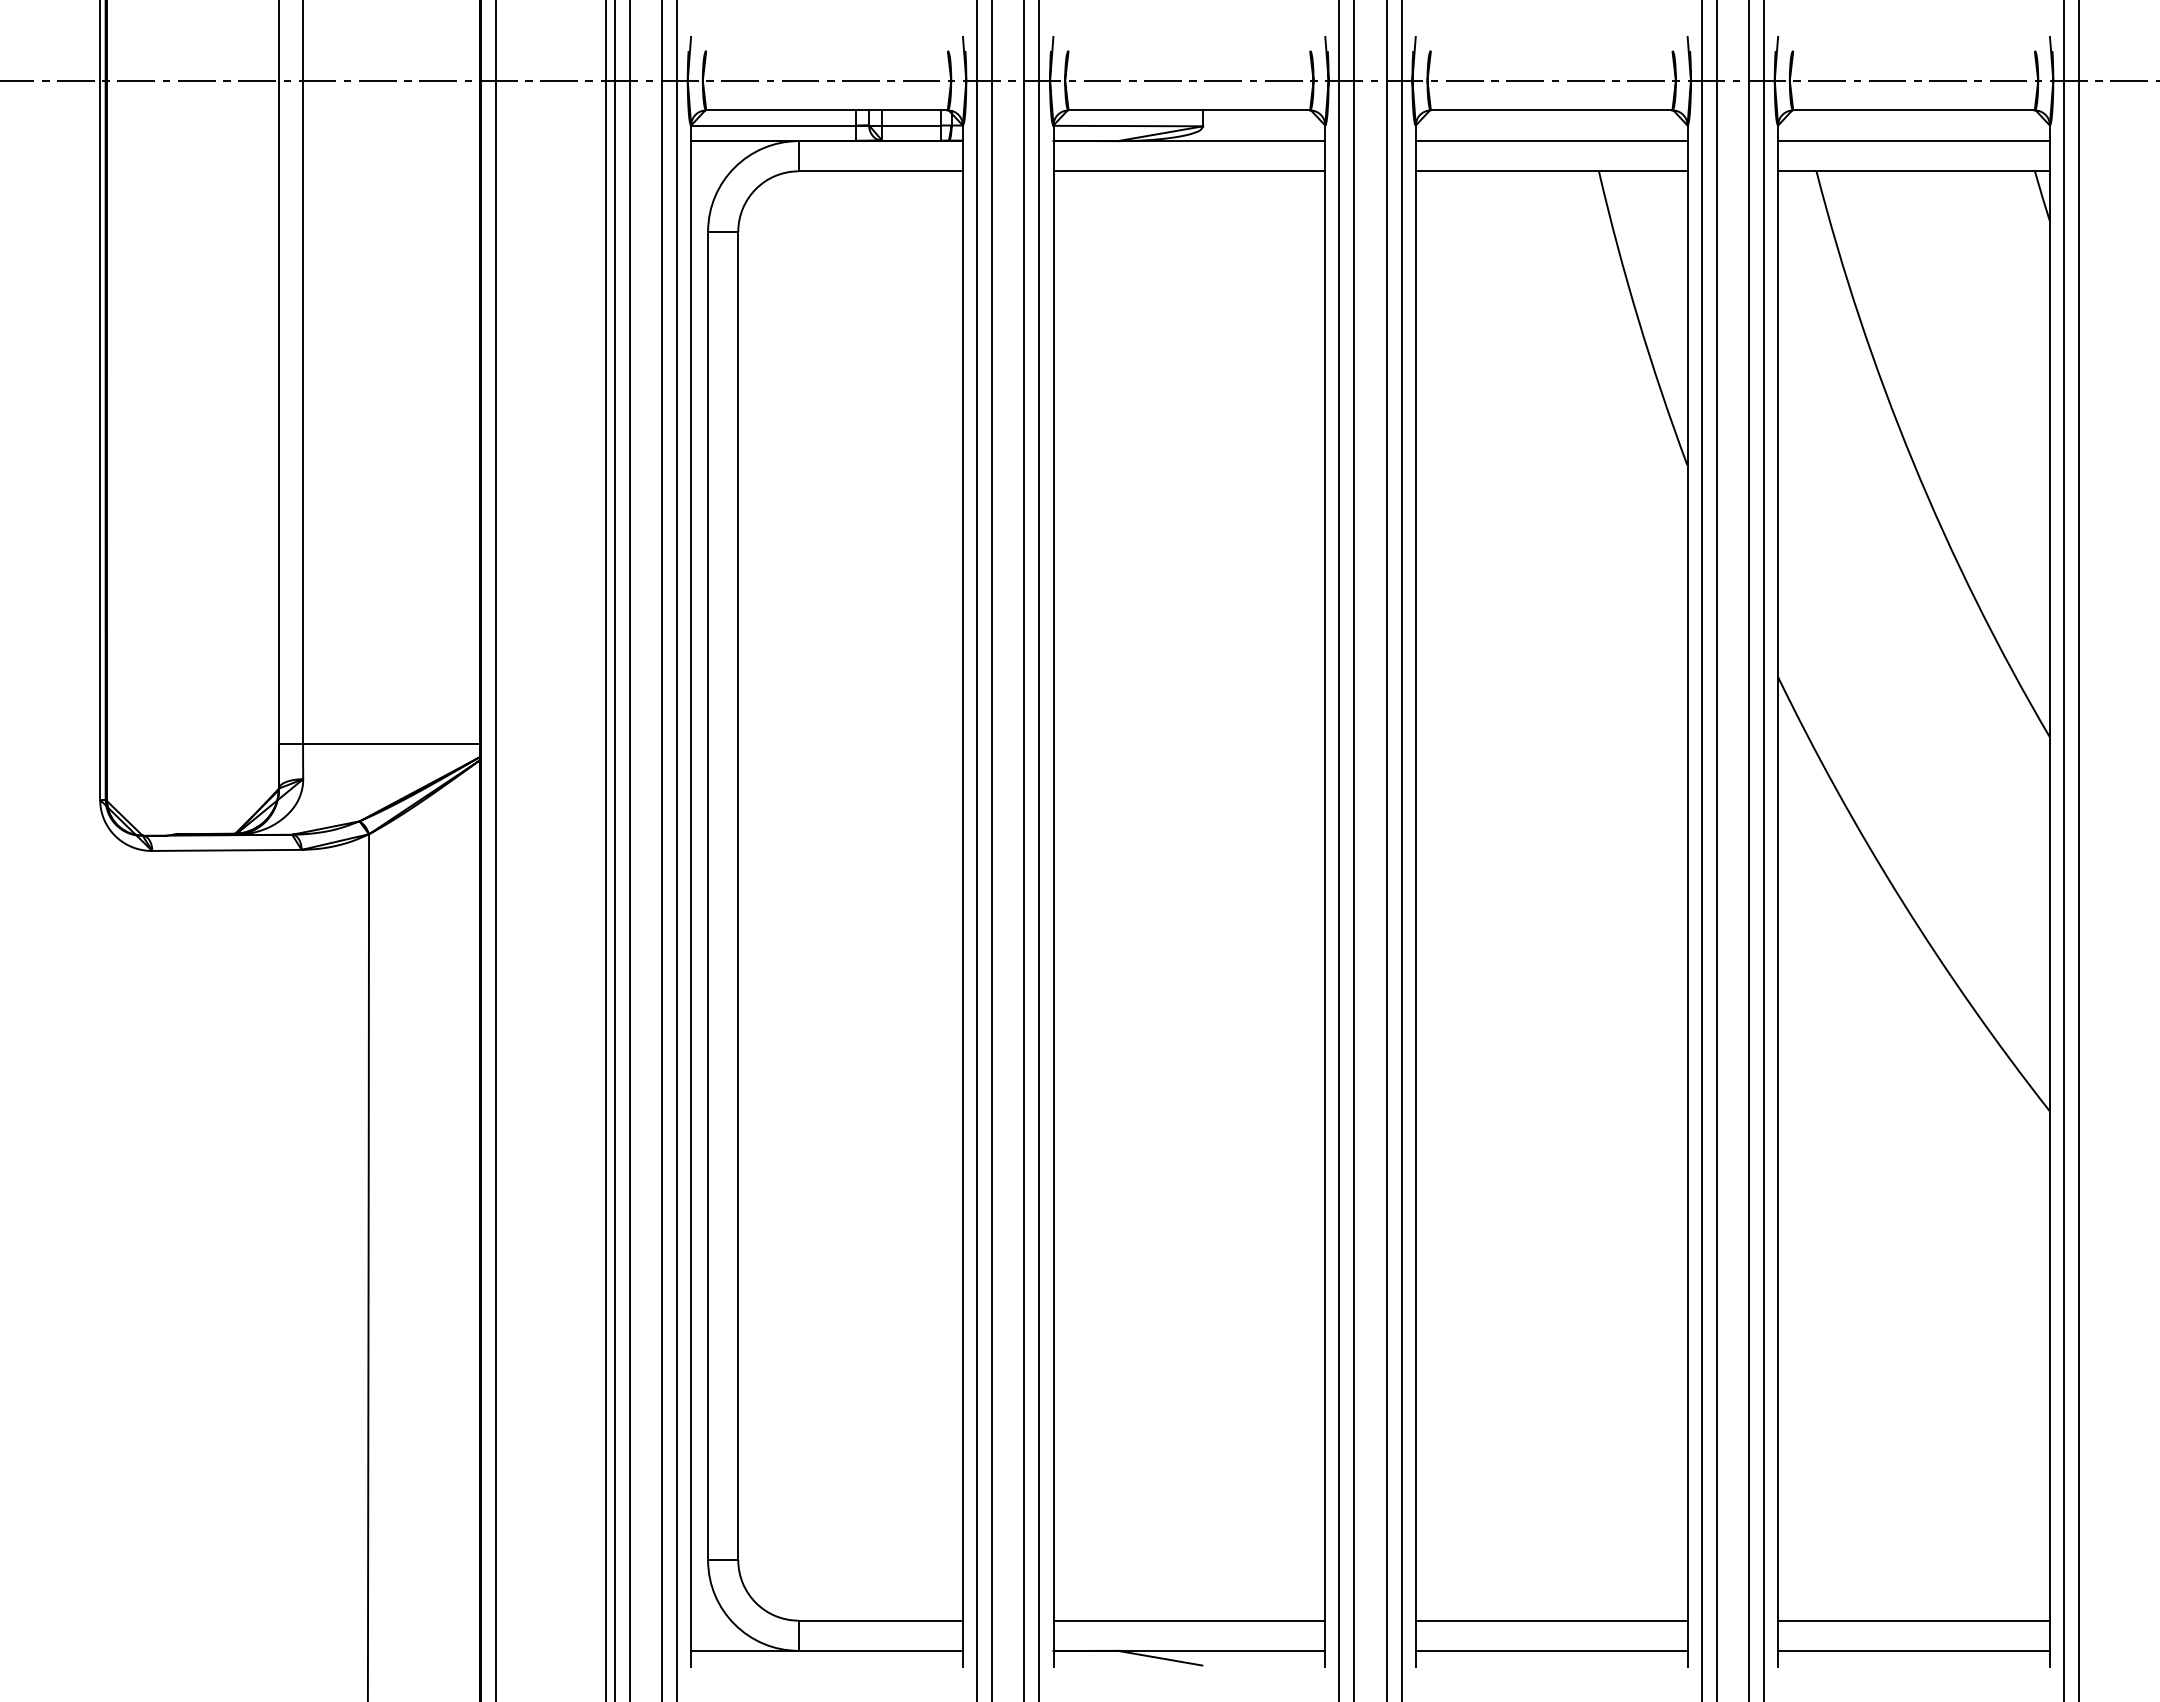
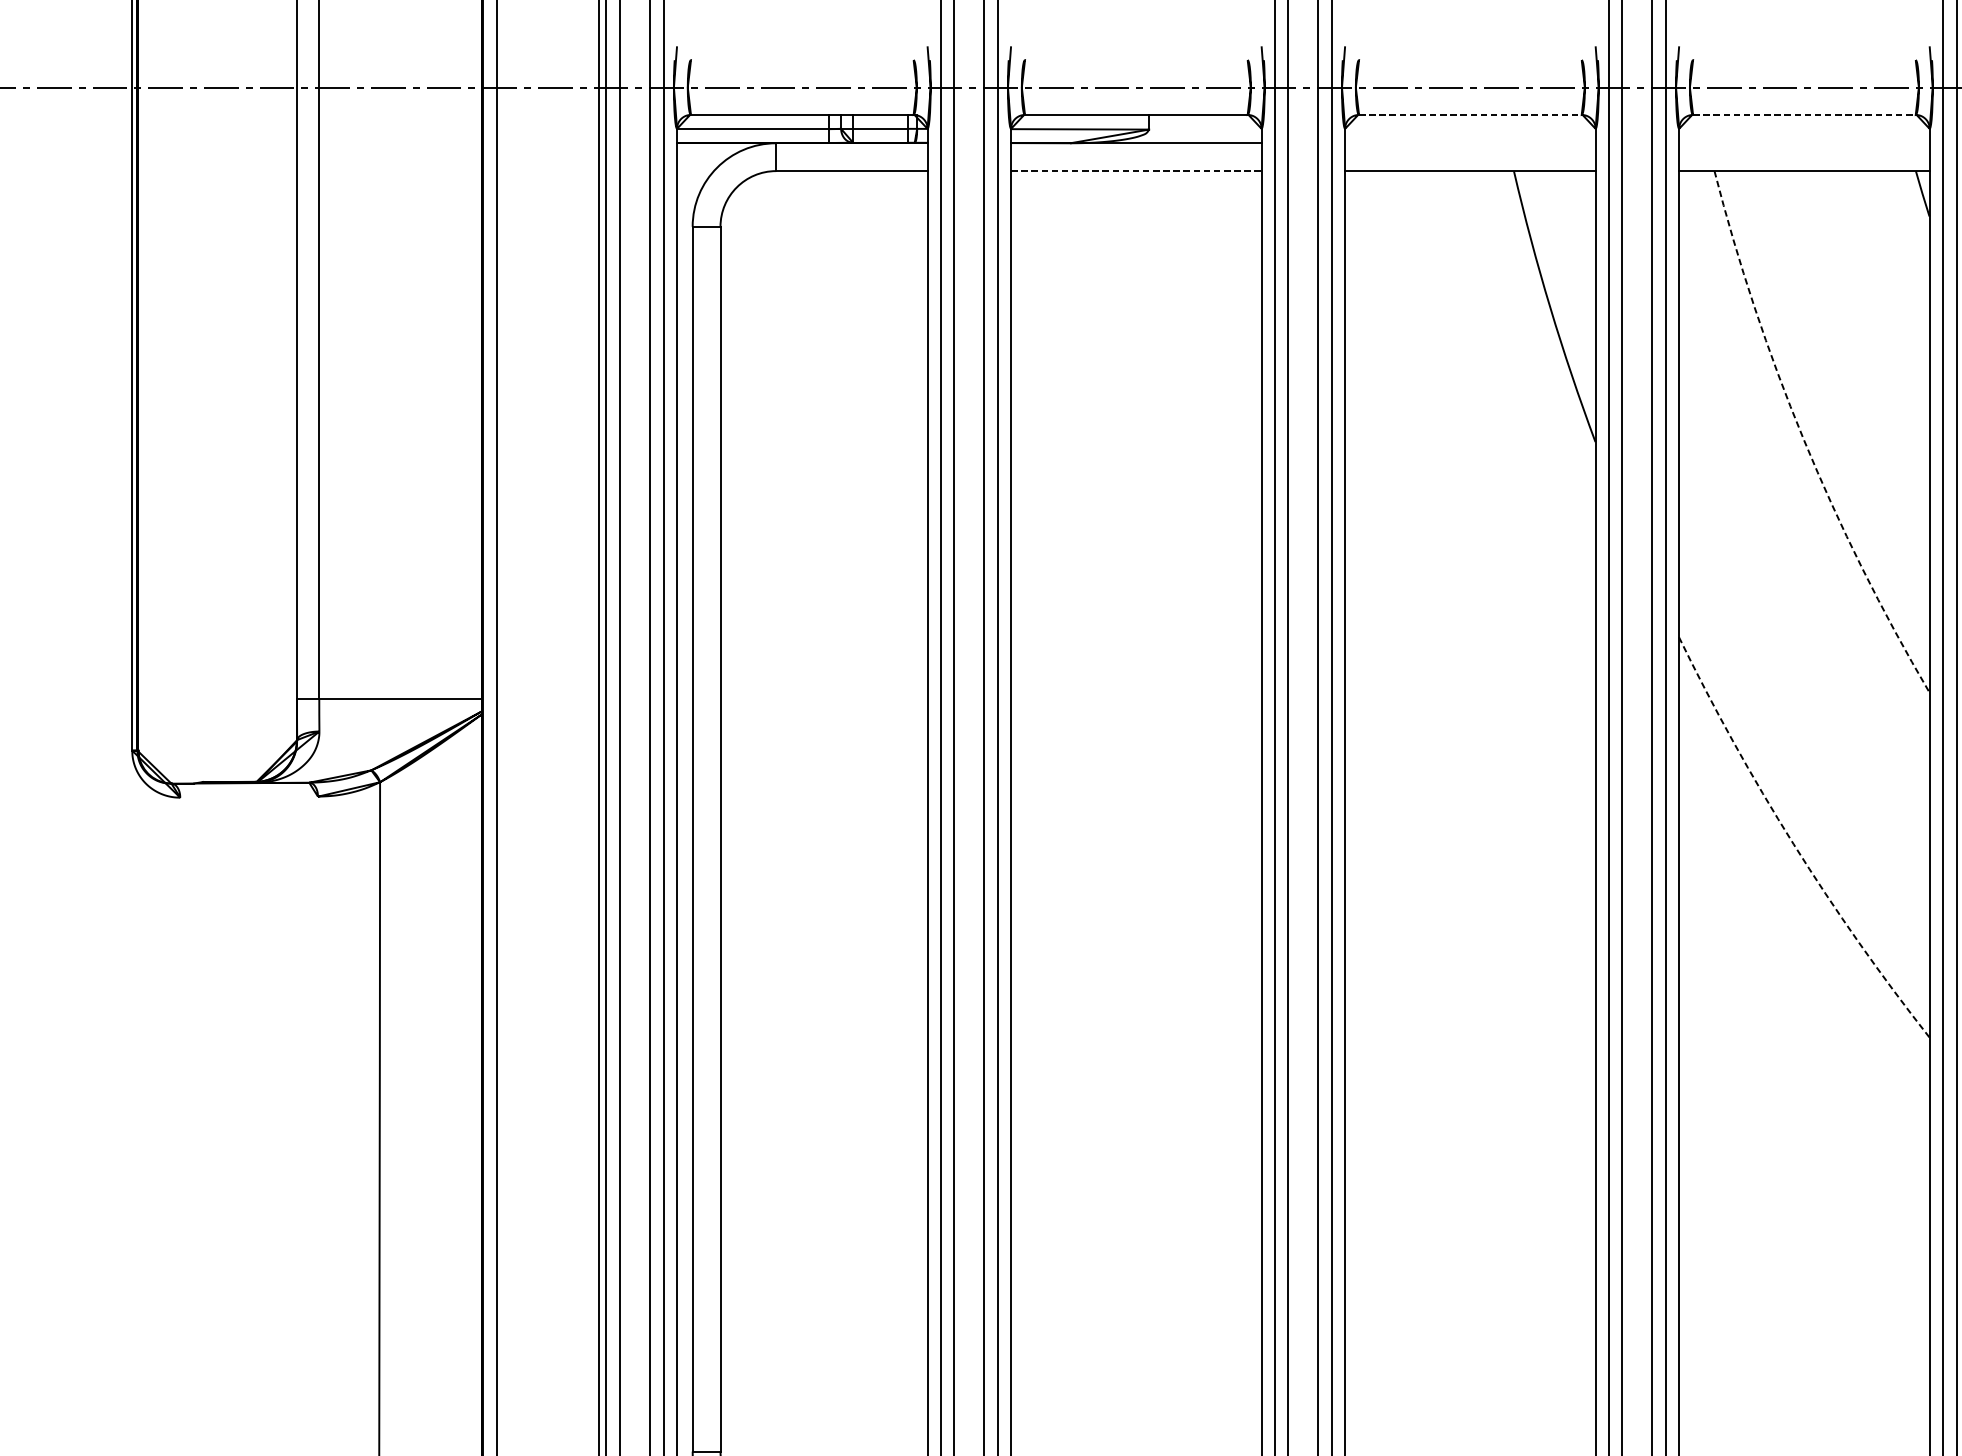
line: (1551, 110) -> (1470, 115), solid -> dashed
line: (1914, 110) -> (1804, 115), solid -> dashed
line: (1551, 141) -> (1470, 143), removed
line: (1913, 141) -> (1803, 143), removed
line: (1189, 171) -> (1136, 171), solid -> dashed
arc: (1913, 462) -> (1803, 439), solid -> dashed
line: (226, 849) -> (248, 796), removed
arc: (1902, 901) -> (1793, 844), solid -> dashed

